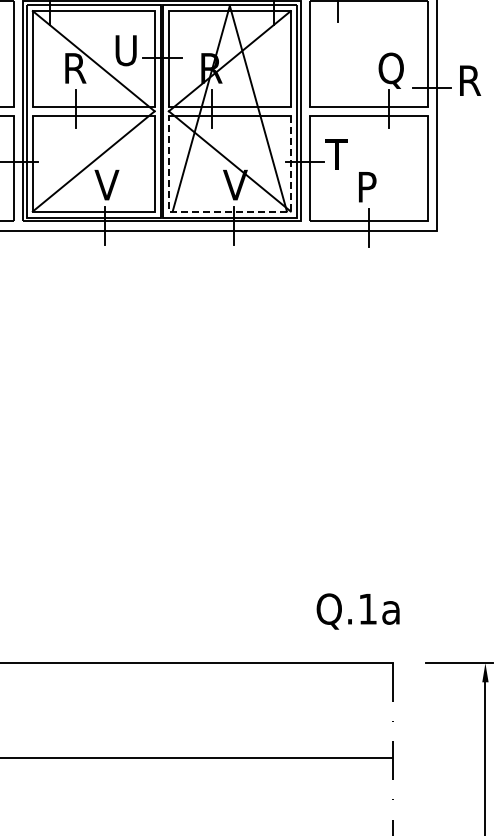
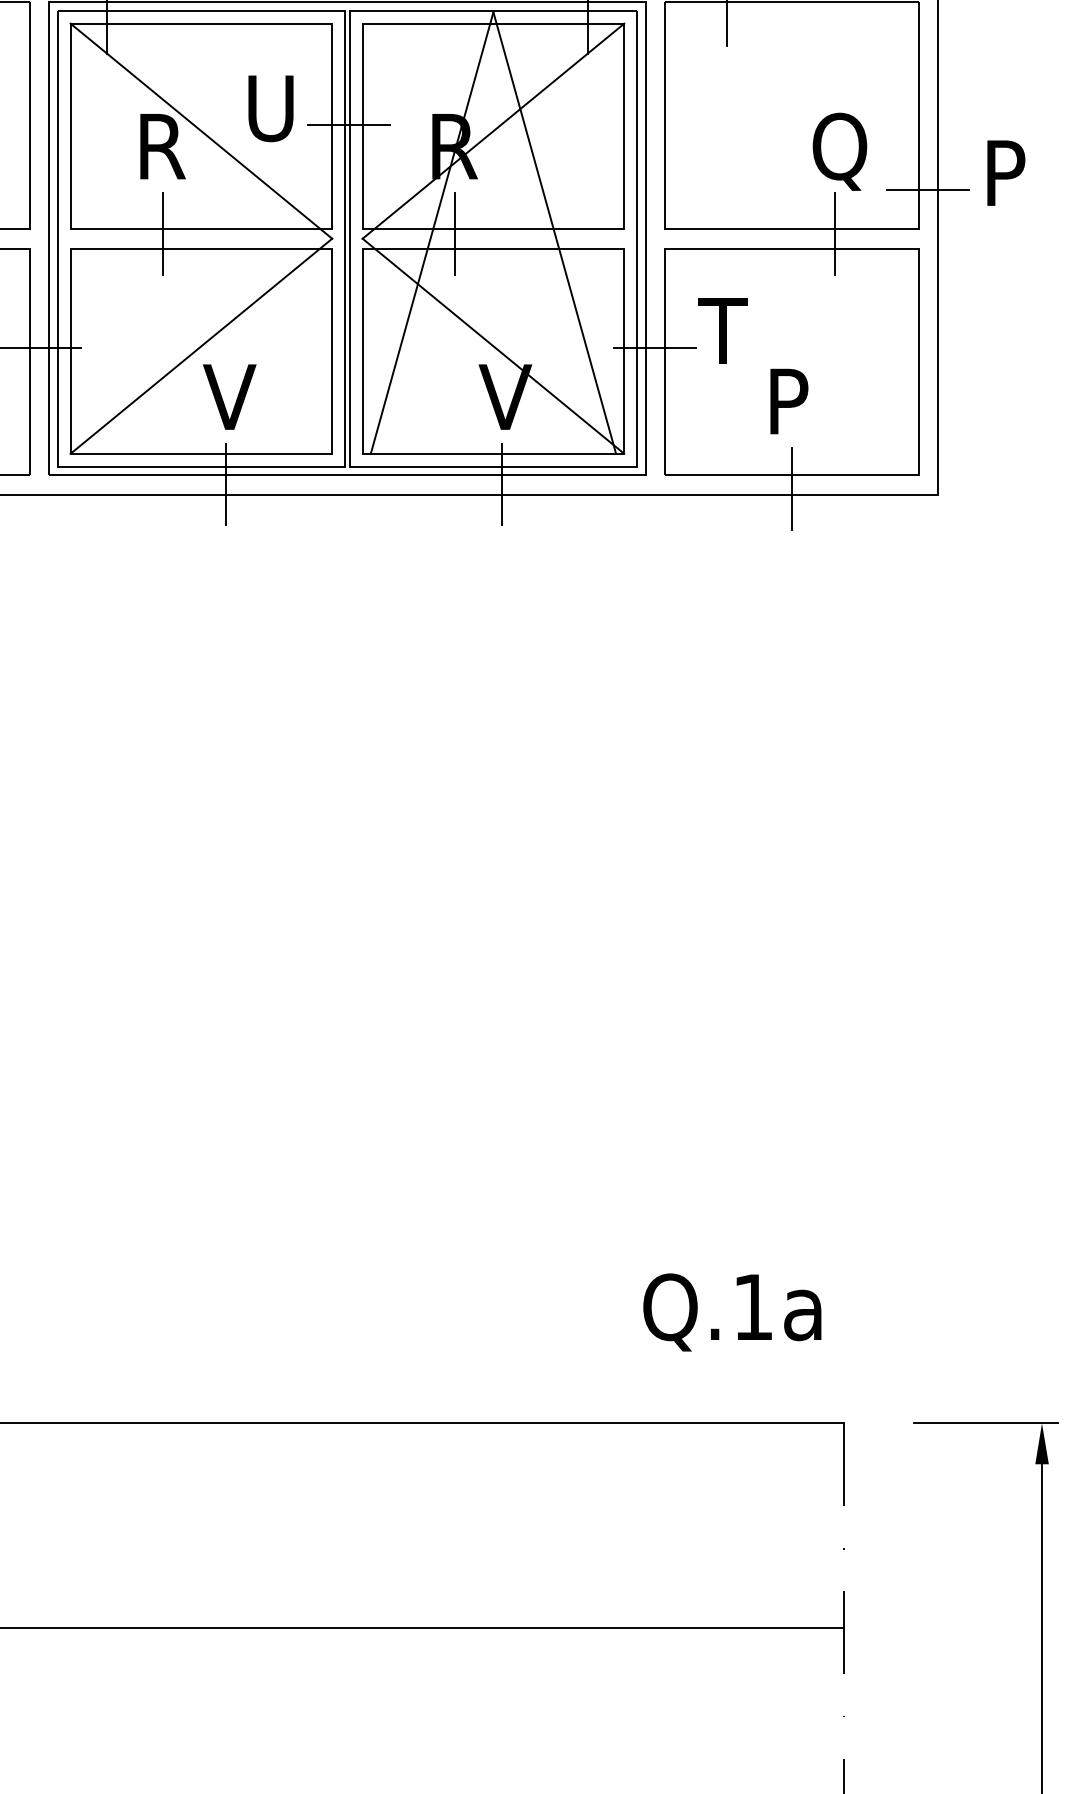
text: (472, 81) -> (1014, 174), R -> P
line: (229, 211) -> (492, 453), dashed -> solid
text: (357, 611) -> (730, 1312), moved

